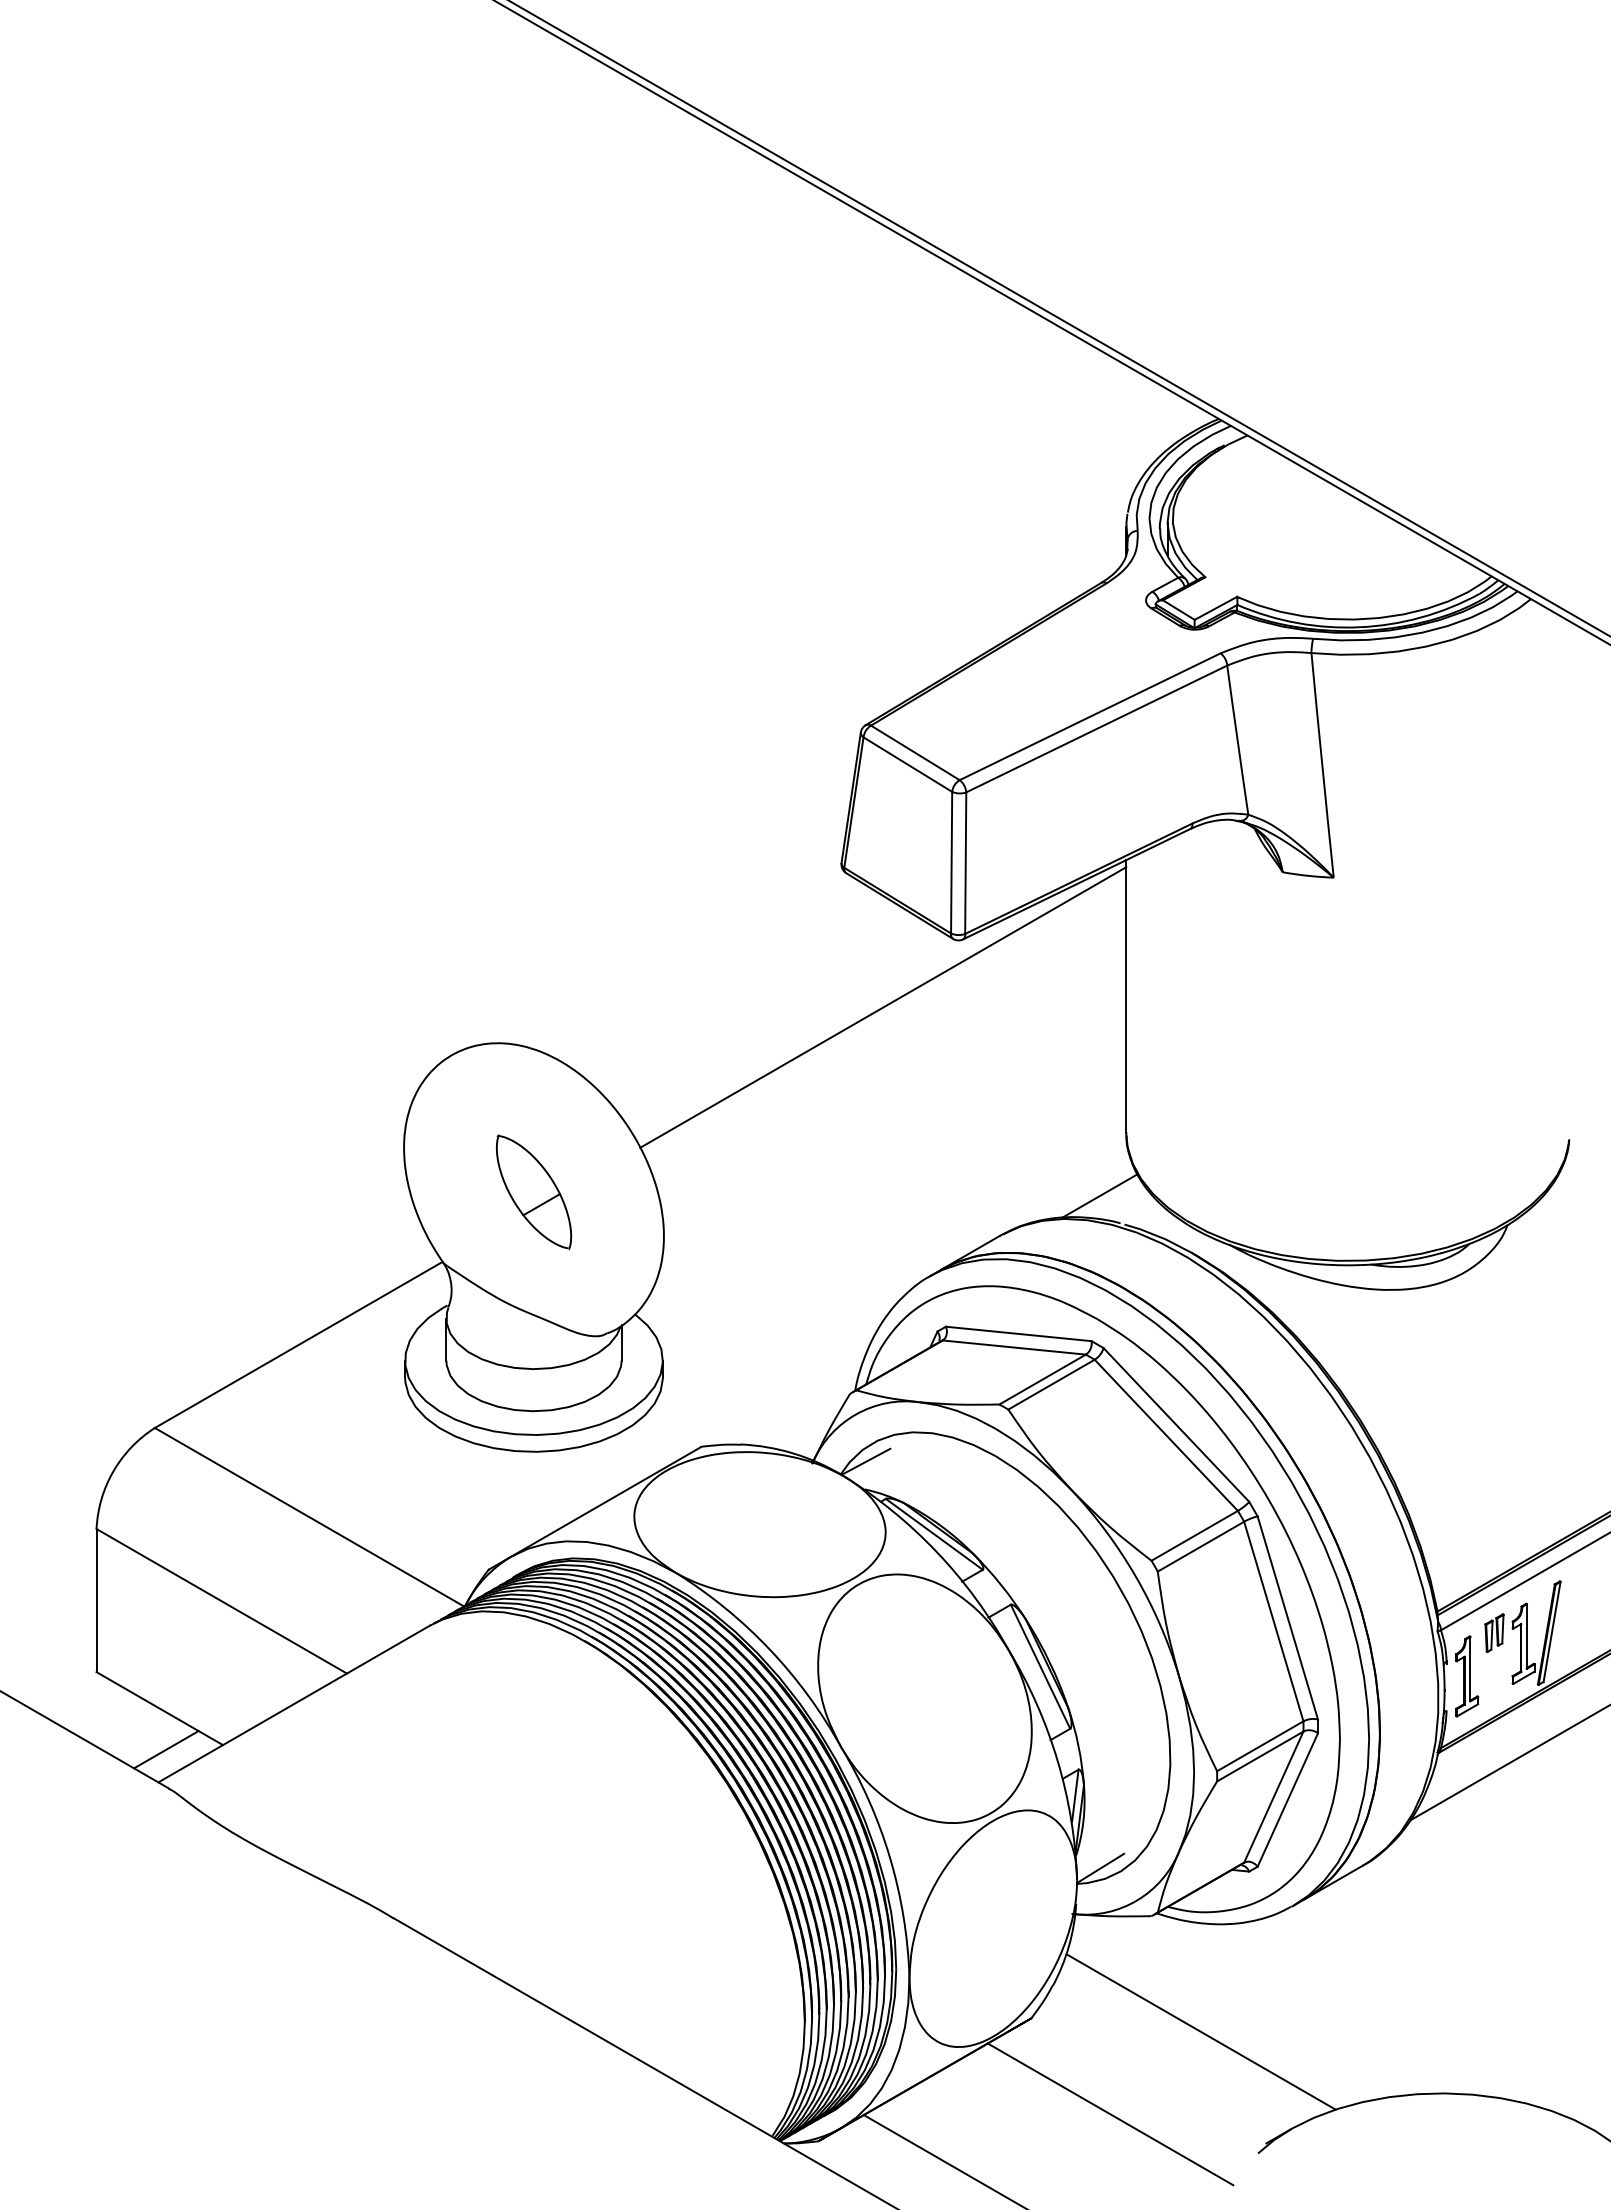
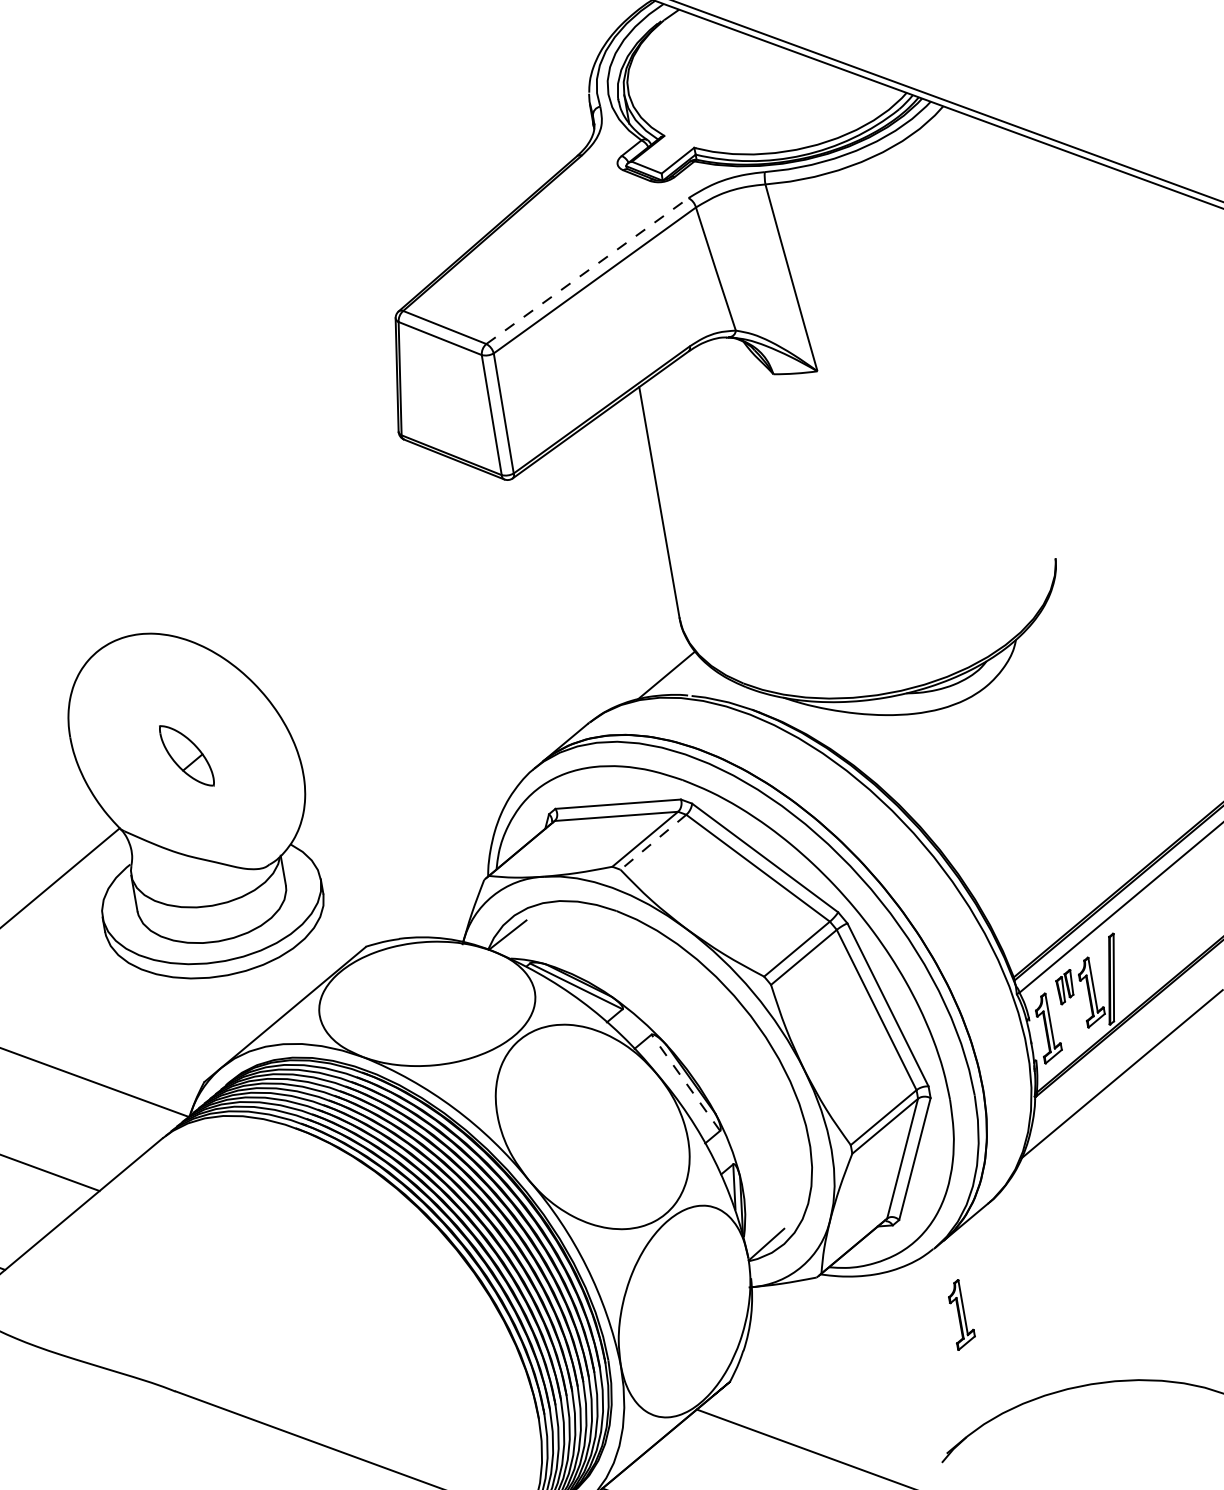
line: (1090, 716) -> (587, 270), solid -> dashed
line: (883, 1007) -> (455, 547), removed
part: (534, 1192) -> (187, 756), size x0.7
line: (1051, 1384) -> (653, 842), solid -> dashed
line: (1040, 1666) -> (685, 1082), solid -> dashed
part: (1310, 1987) -> (961, 1314), added
line: (1200, 2031) -> (875, 1367), removed

